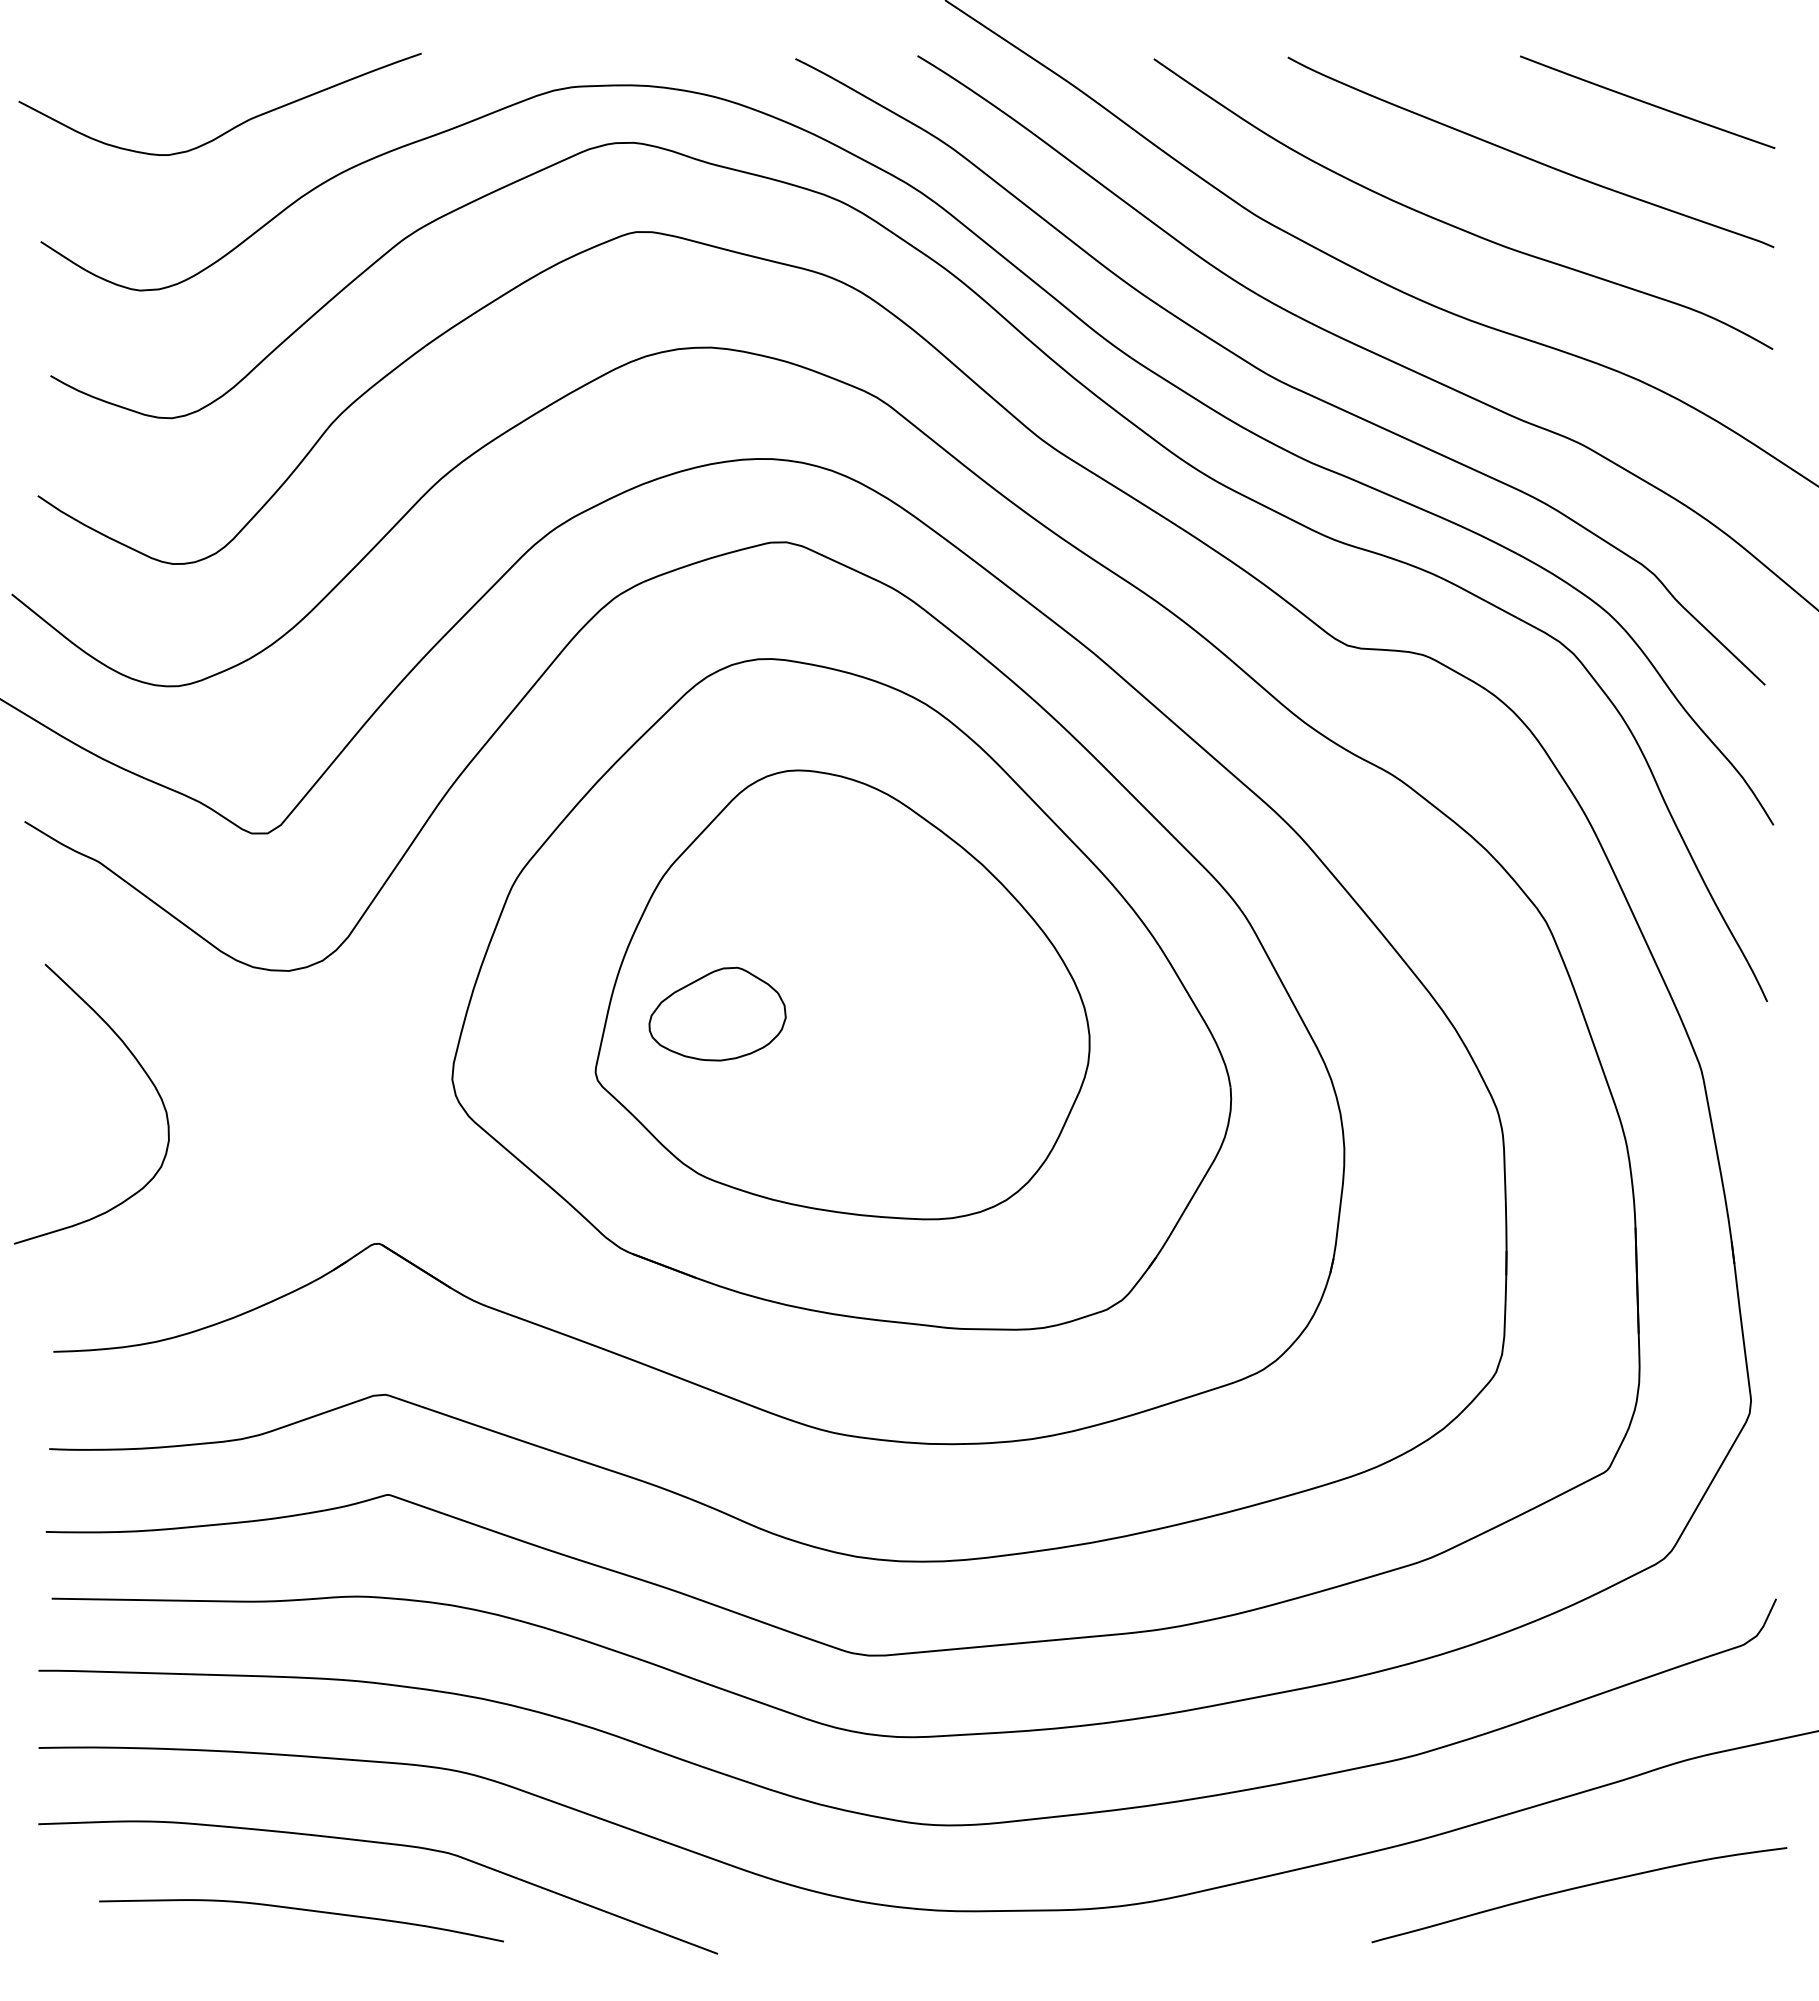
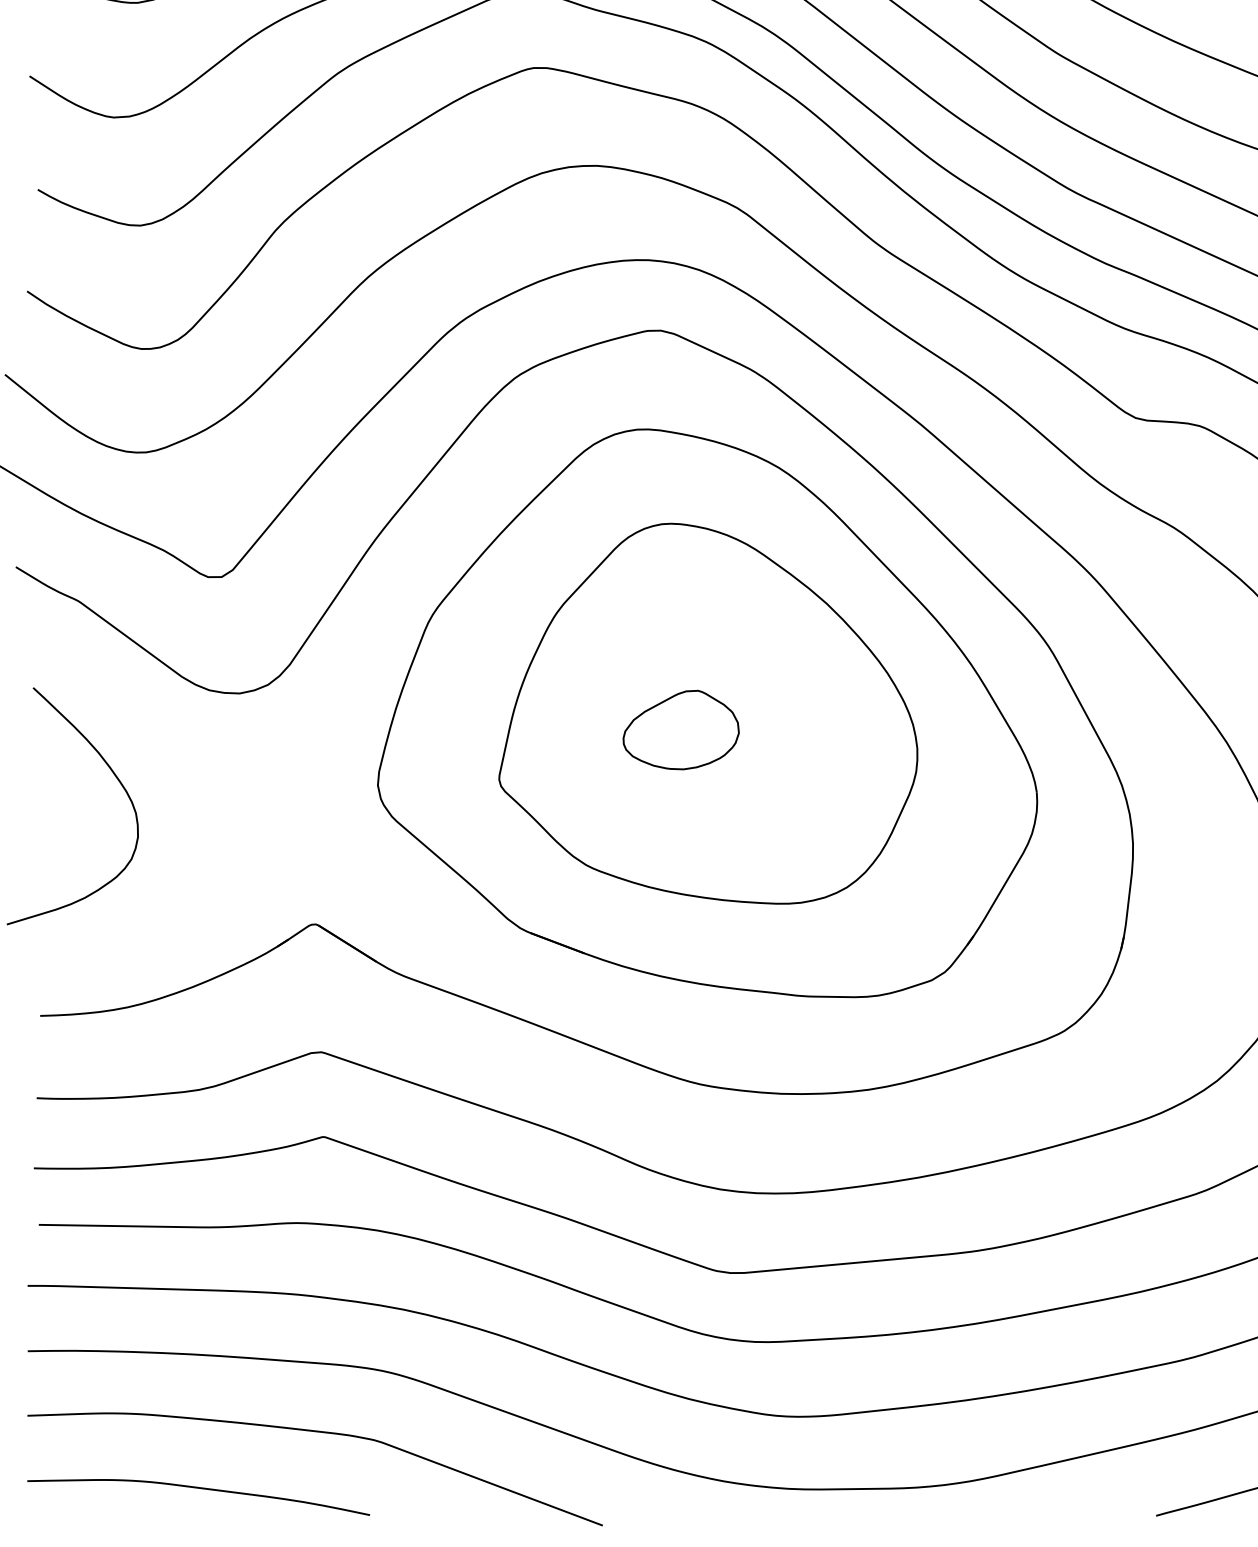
part: (717, 1013) -> (681, 729), moved
curve: (301, 1910) -> (198, 1488), moved

